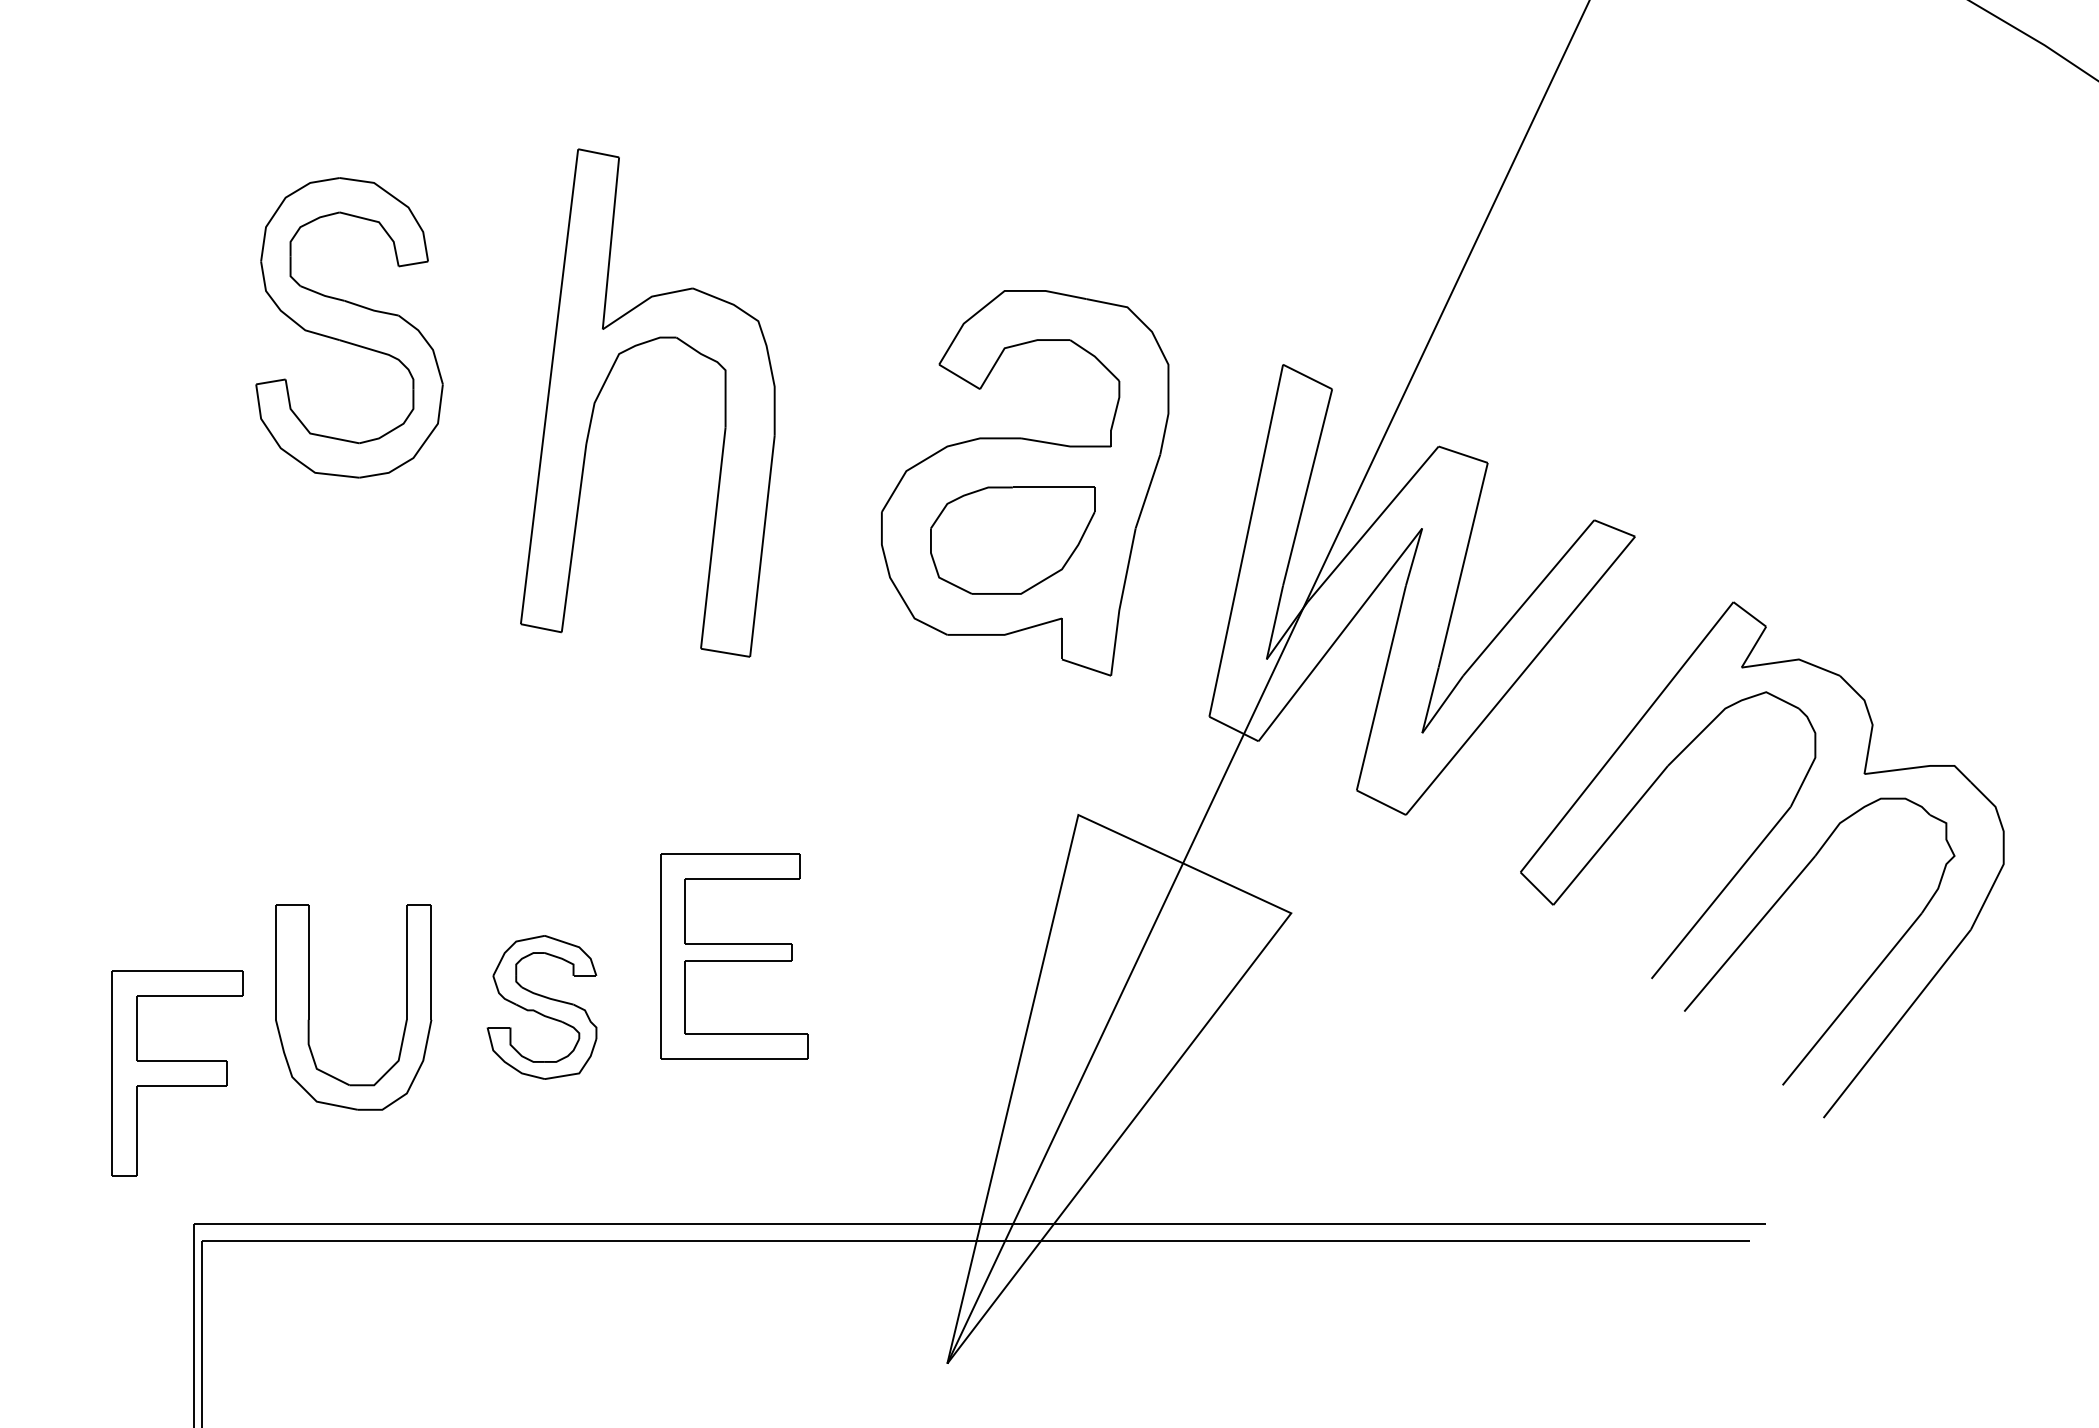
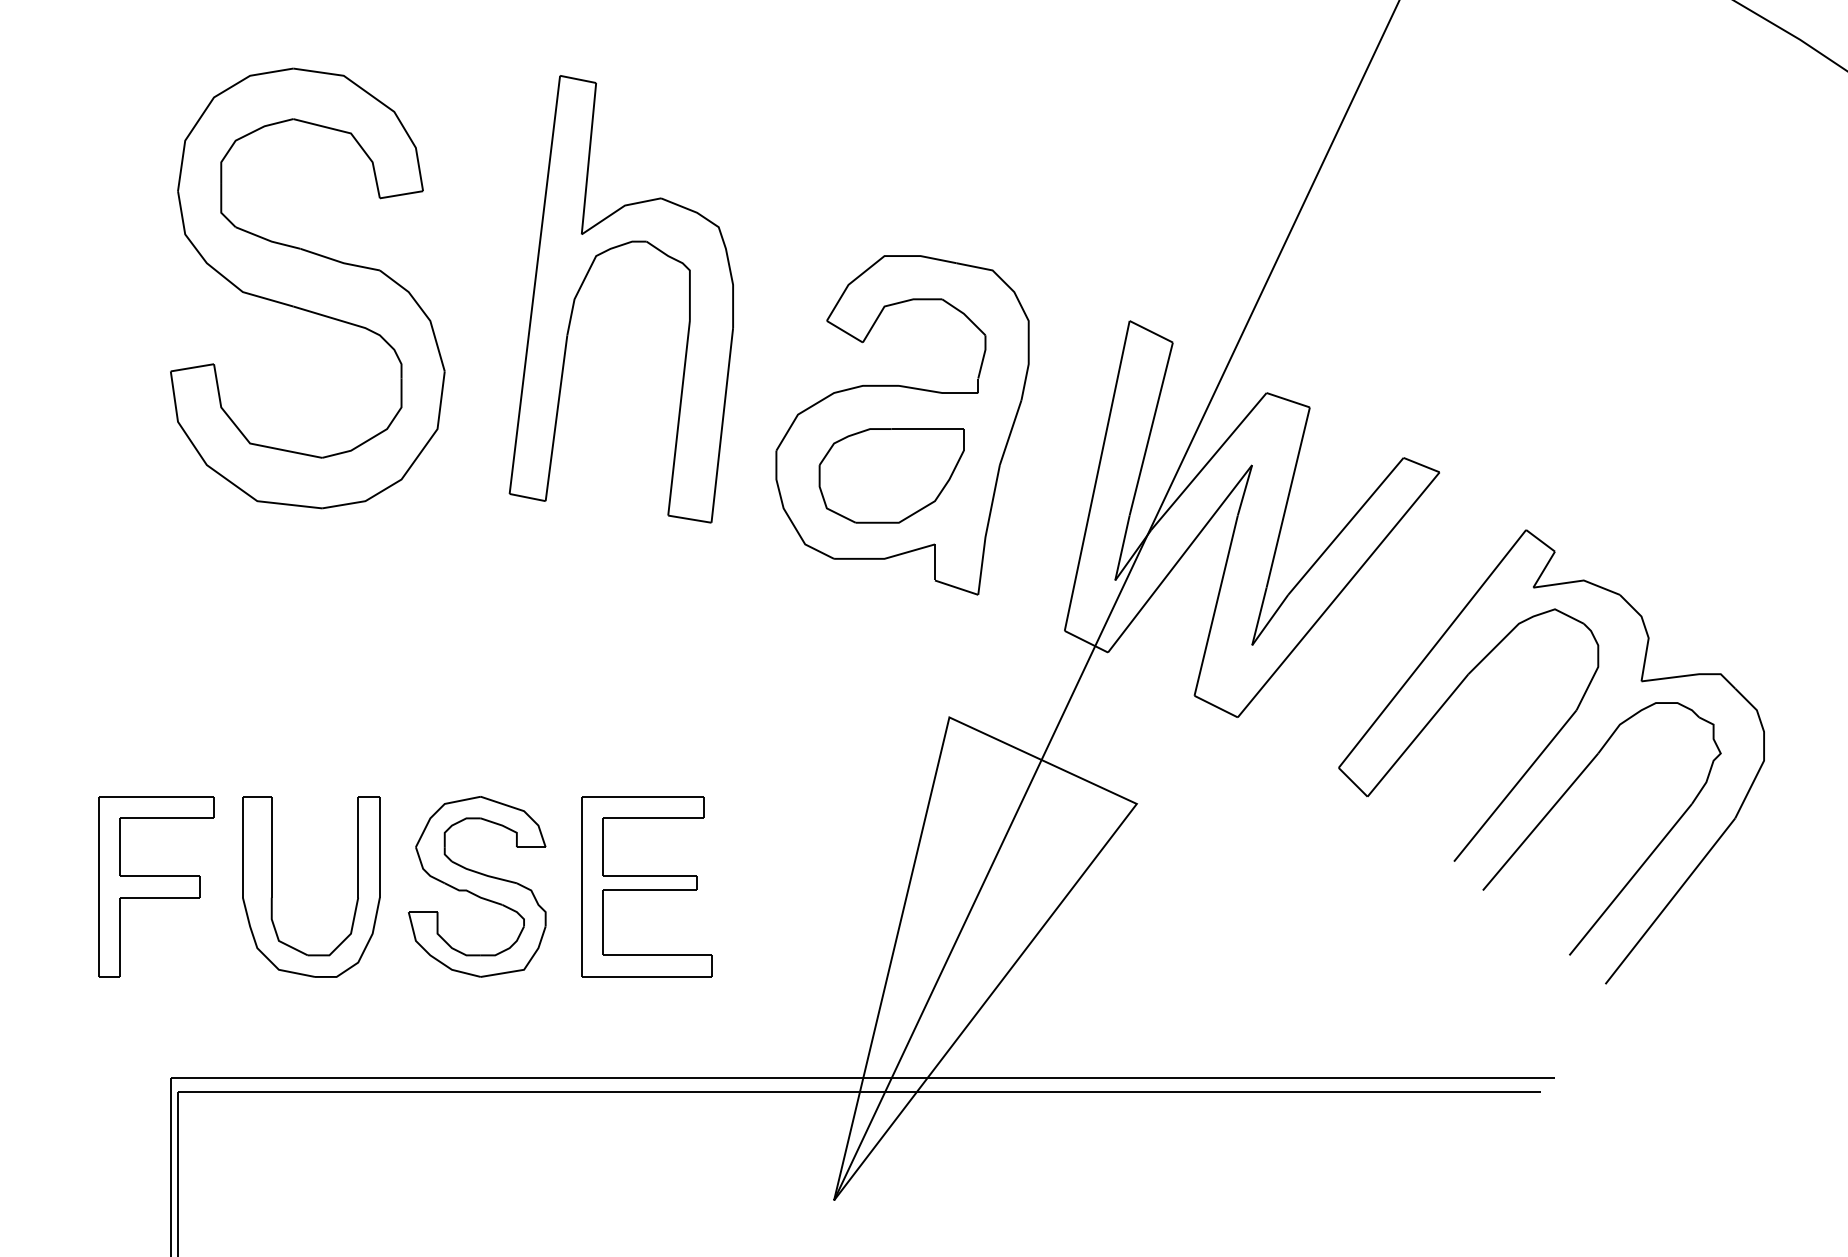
part: (349, 327) -> (307, 288), size x1.67
part: (606, 381) -> (585, 280), moved
part: (734, 956) -> (646, 886), moved
part: (541, 1007) -> (476, 886), size x1.43
part: (177, 1073) -> (156, 886), moved

